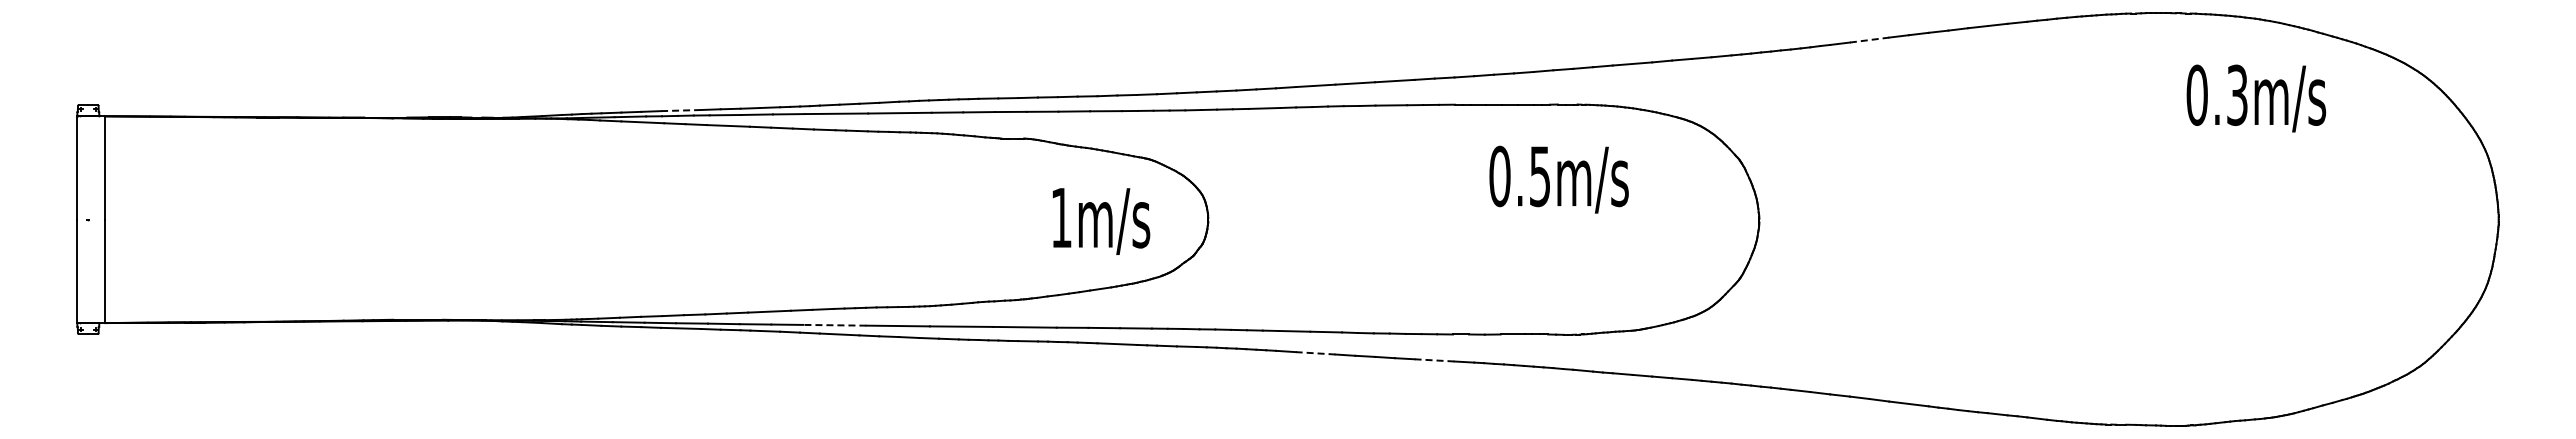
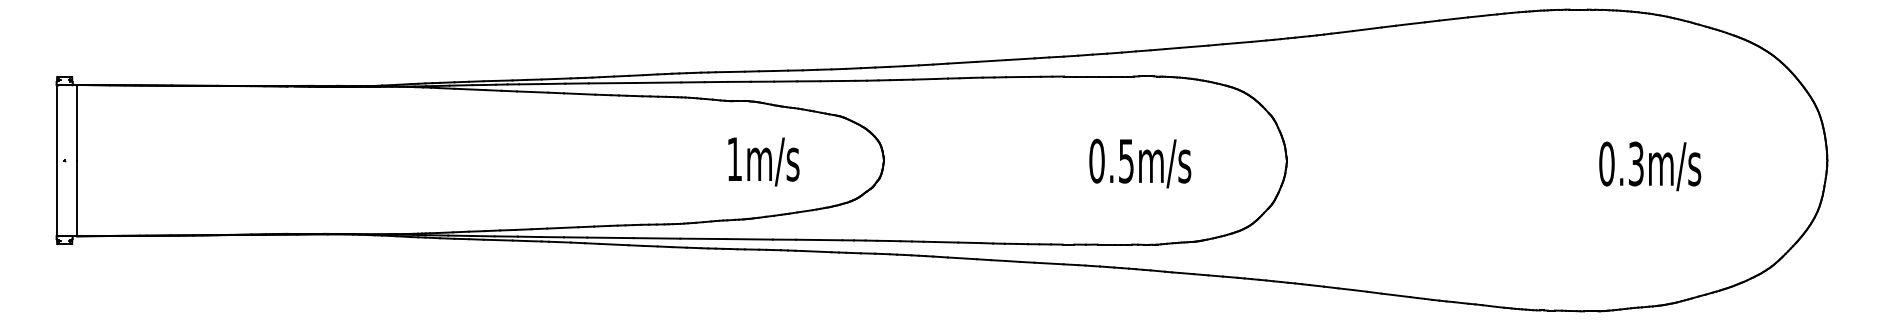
line: (1869, 40) -> (1367, 29), dashed -> solid
text: (2256, 98) -> (1650, 166), moved
line: (680, 110) -> (497, 80), dashed -> solid
text: (1558, 179) -> (1139, 163), moved
text: (1101, 221) -> (763, 161), moved
line: (834, 325) -> (610, 238), dashed -> solid
line: (1315, 353) -> (962, 258), dashed -> solid
line: (1434, 360) -> (1049, 263), dashed -> solid

